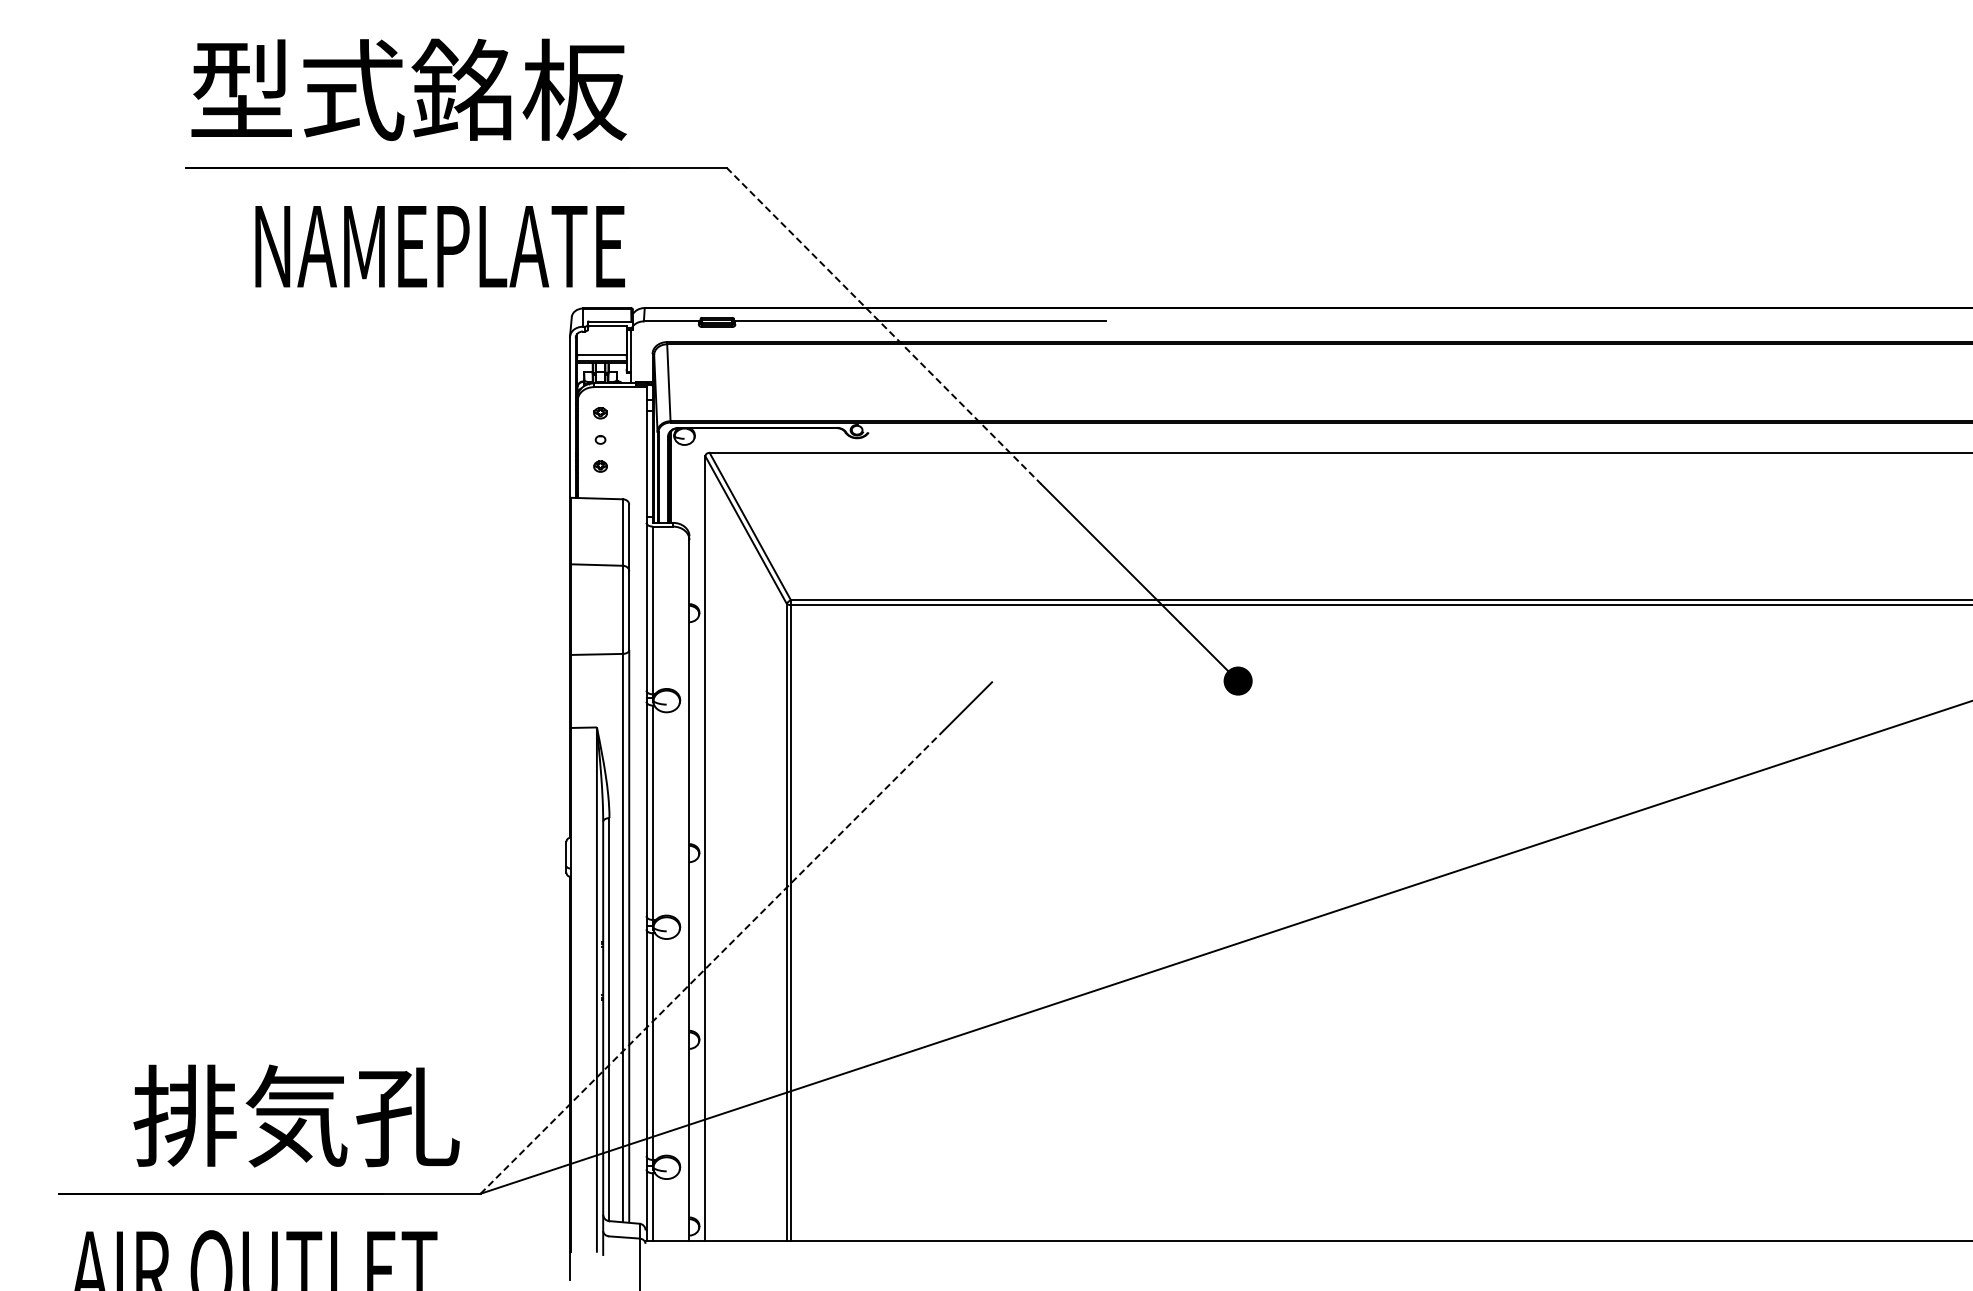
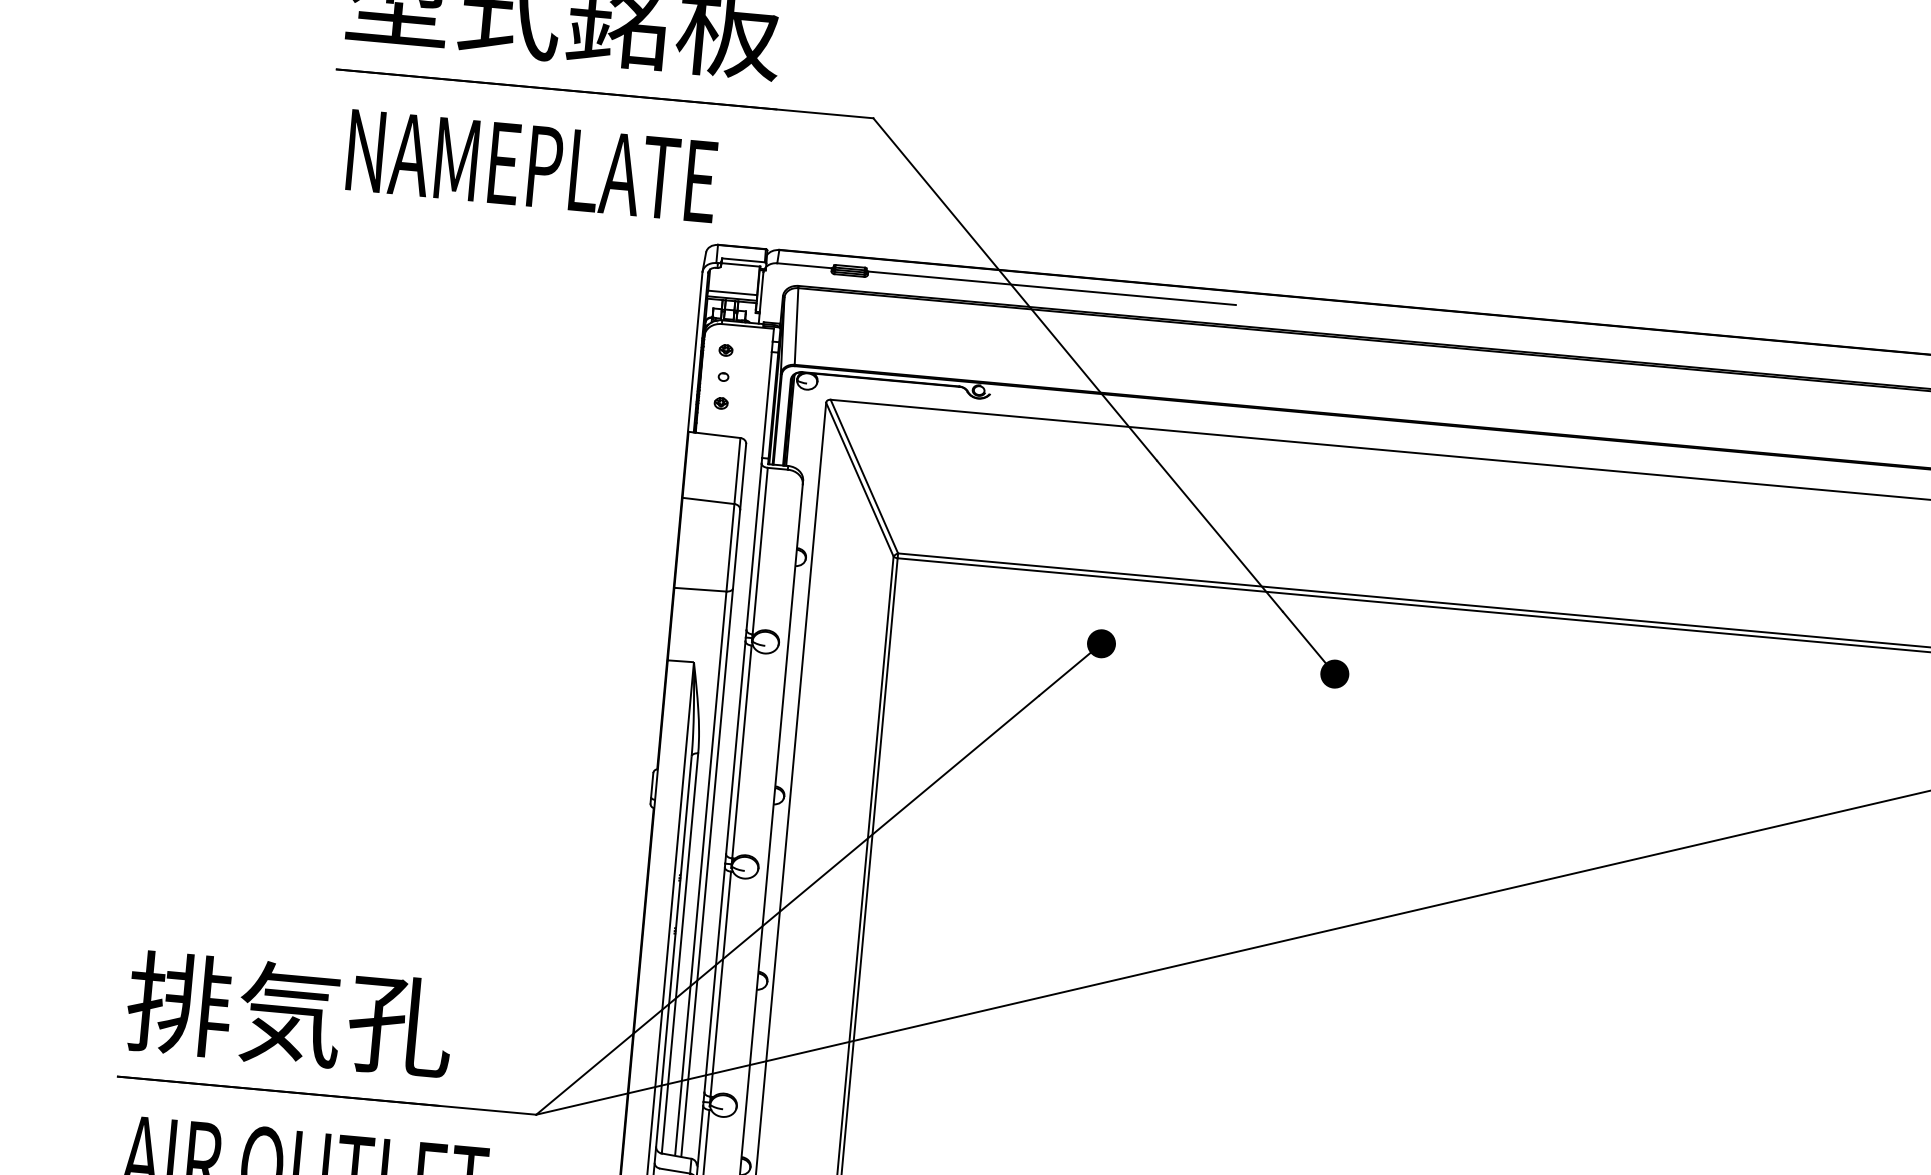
text: (439, 246) -> (531, 165), moved
line: (883, 325) -> (1014, 289), dashed -> solid
fill: (1001, 671) -> (1100, 643), added
line: (713, 961) -> (788, 905), dashed -> solid
text: (296, 1115) -> (290, 1013), moved

